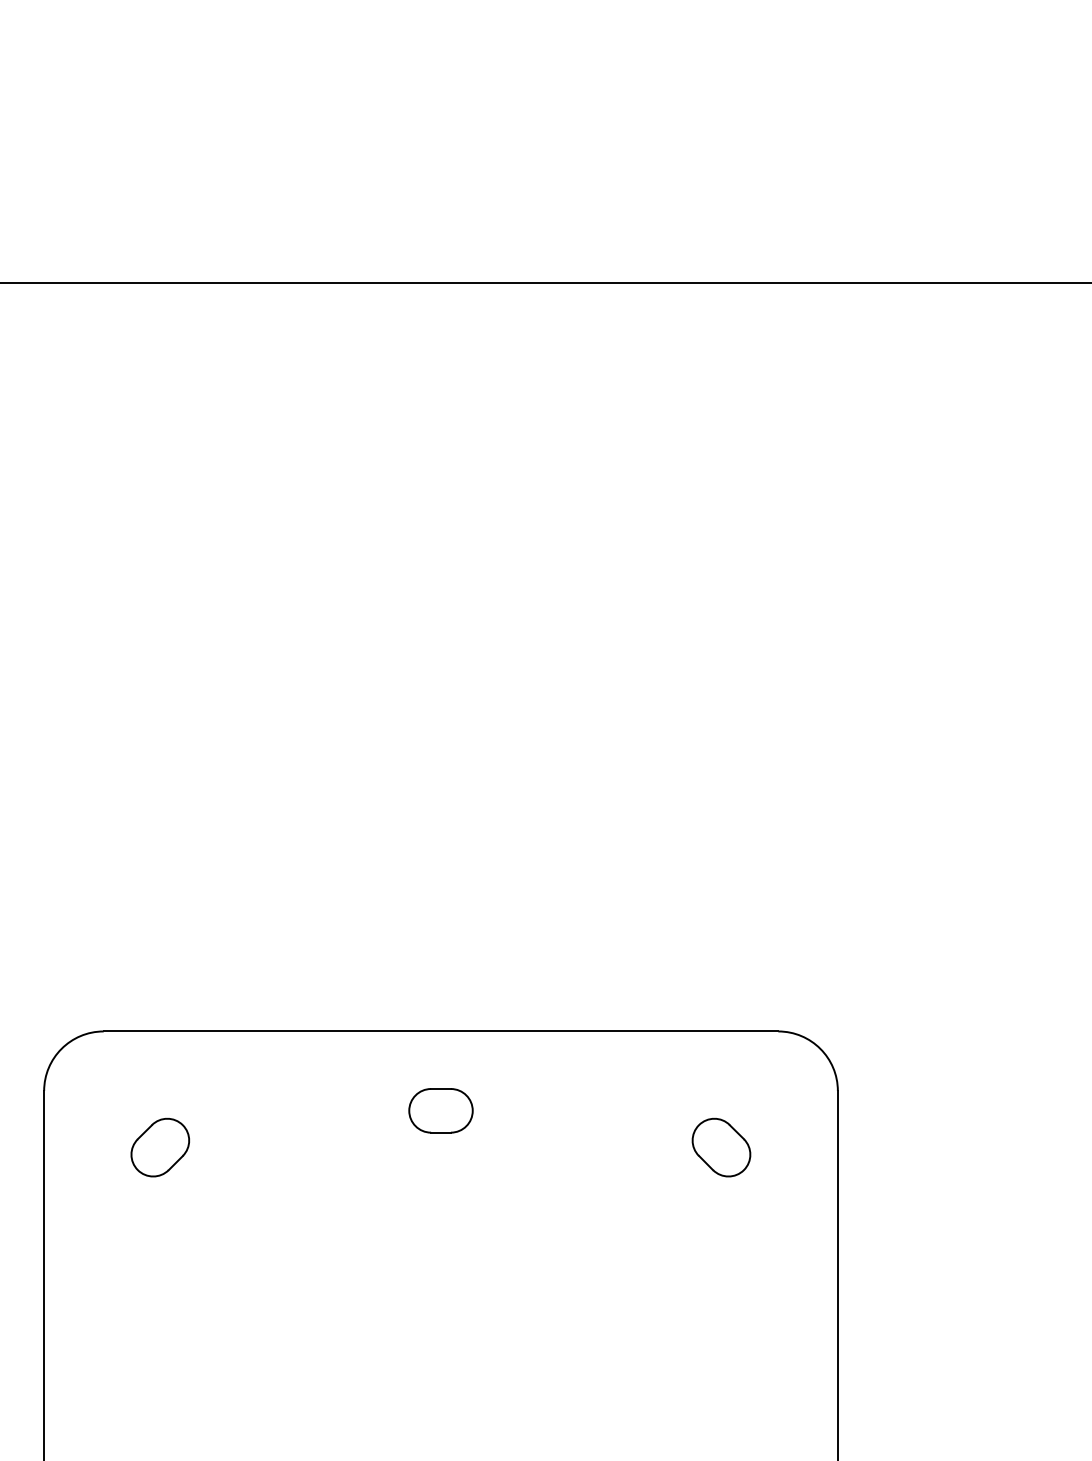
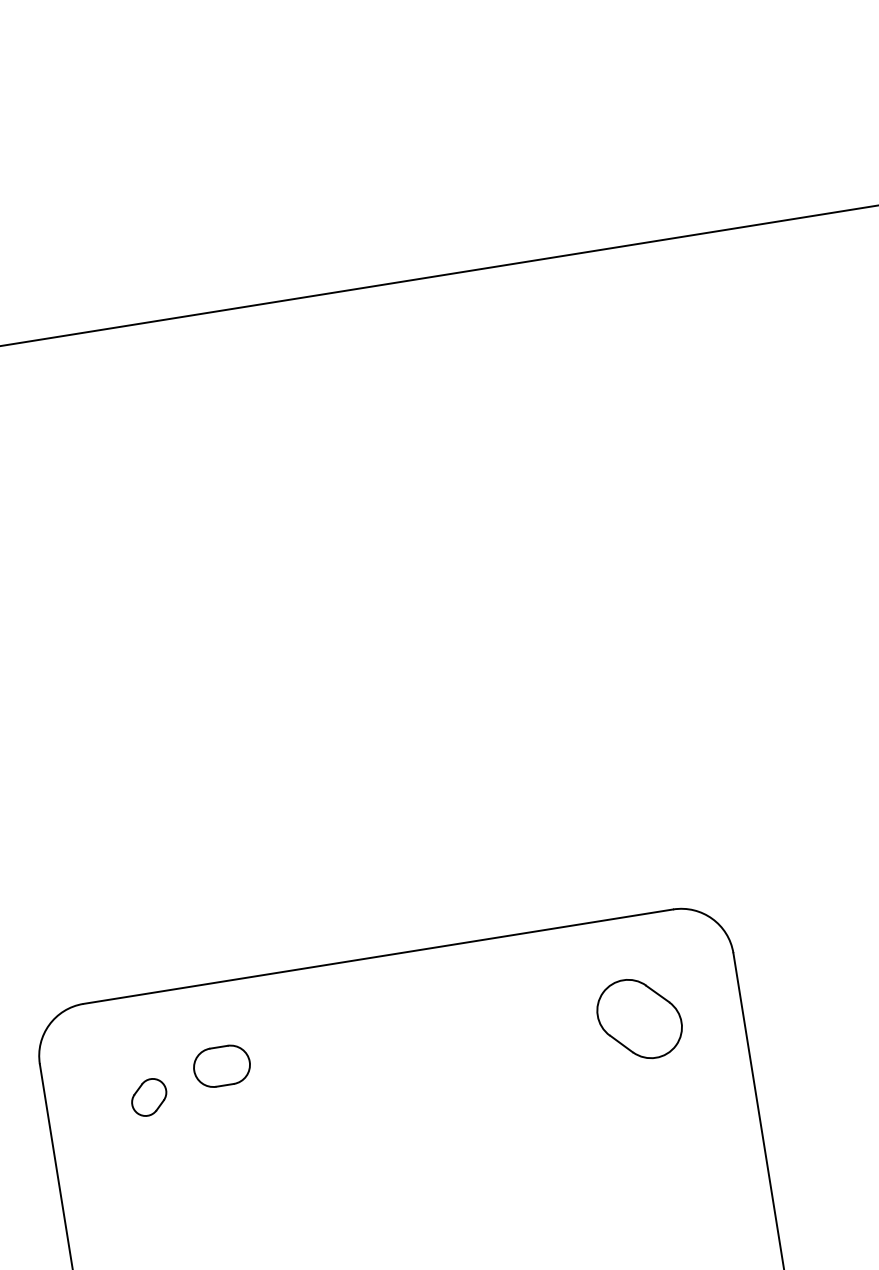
part: (440, 1110) -> (221, 1066), moved
part: (159, 1147) -> (148, 1097), size x0.7
part: (721, 1147) -> (639, 1018), size x1.6

